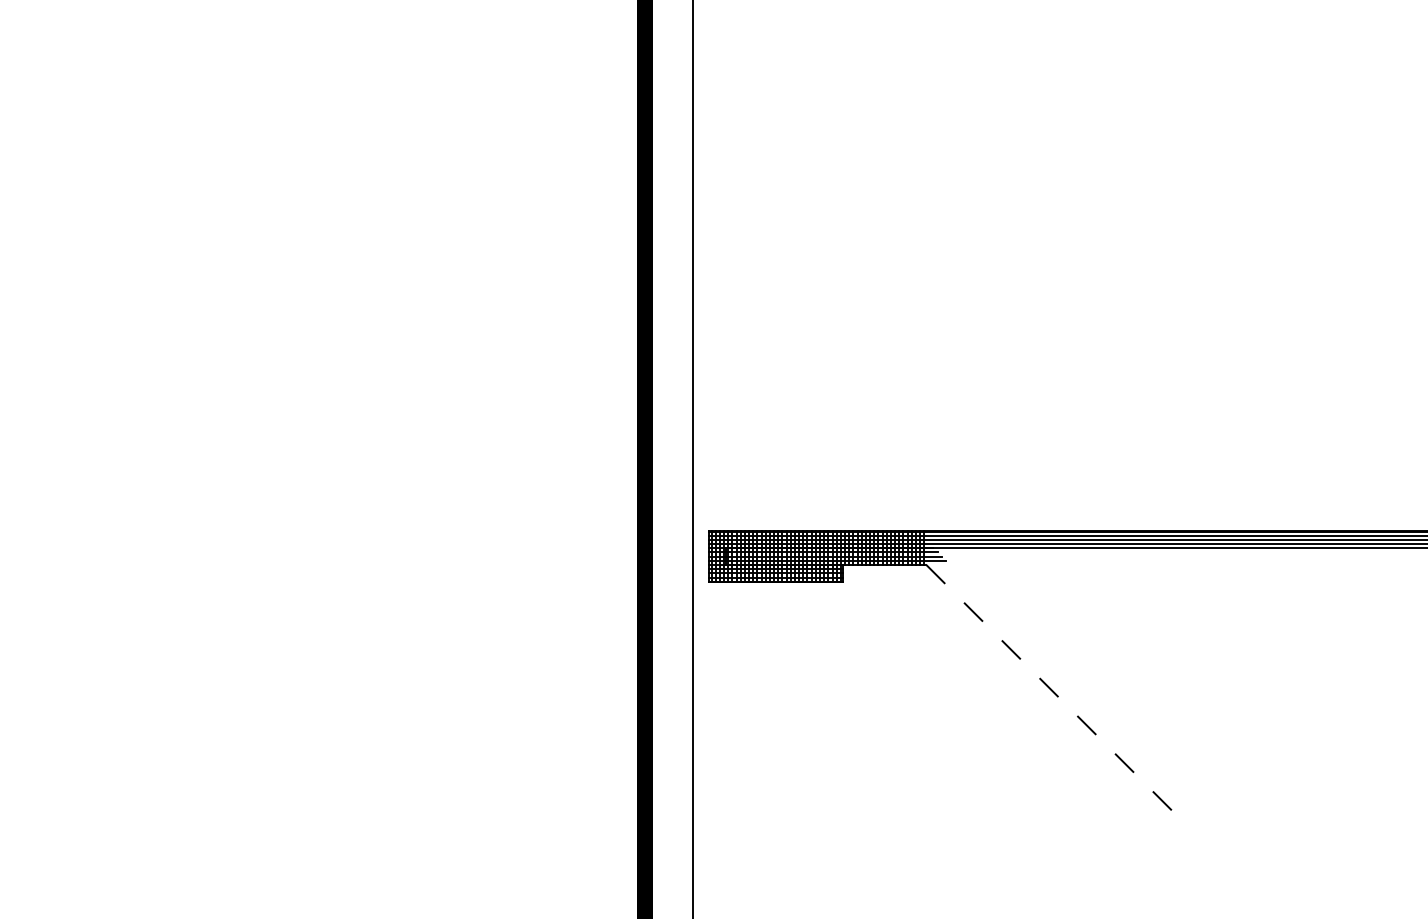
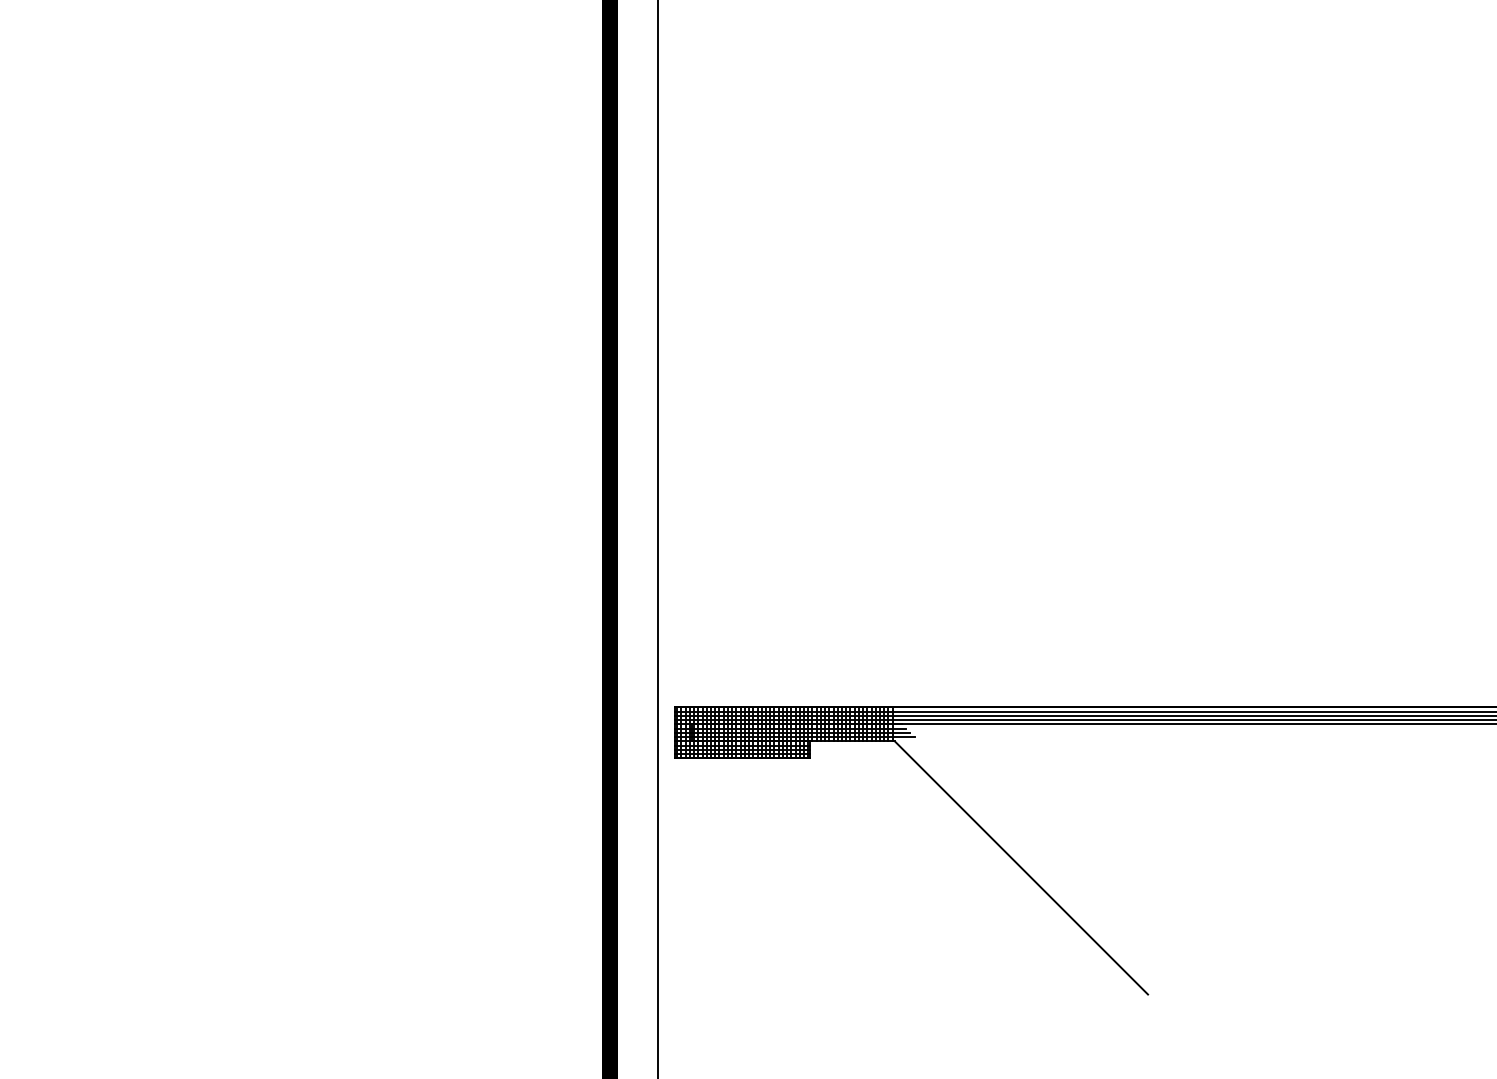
line: (1051, 690) -> (1021, 868), dashed -> solid

